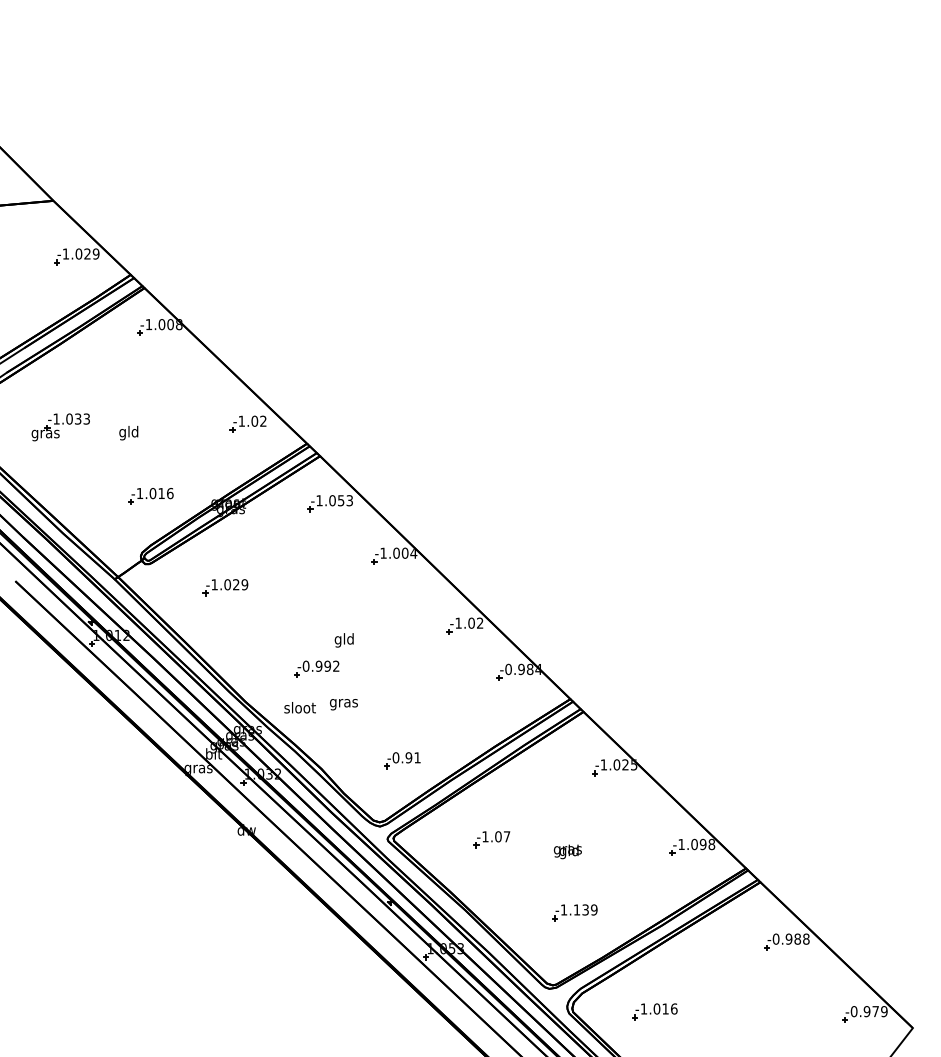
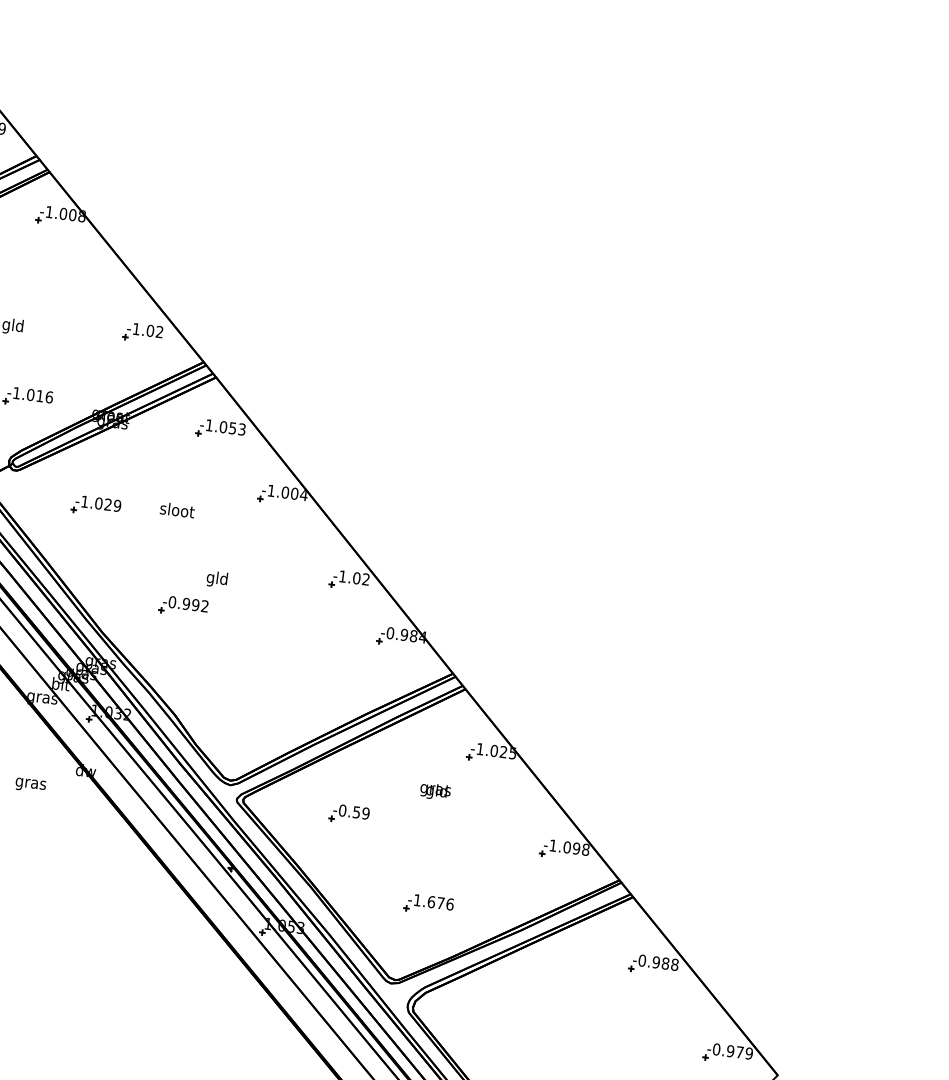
text: (343, 704) -> (30, 785), moved
text: (299, 707) -> (176, 509), moved
part: (402, 760) -> (263, 717), removed
text: (496, 836) -> (354, 811), -1.07 -> -0.59
text: (567, 851) -> (435, 791), moved
text: (585, 909) -> (440, 902), -1.139 -> -1.676
part: (654, 1011) -> (501, 1022), removed

